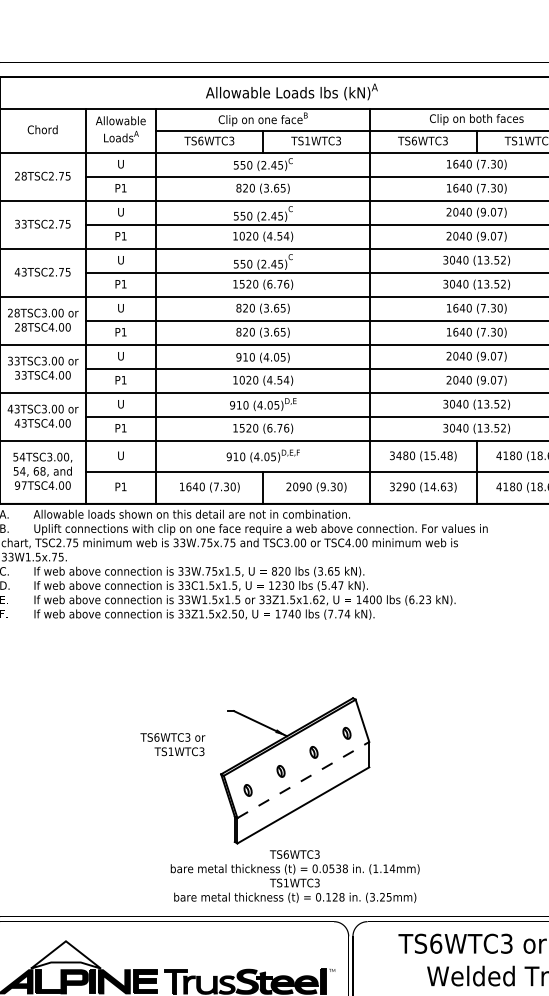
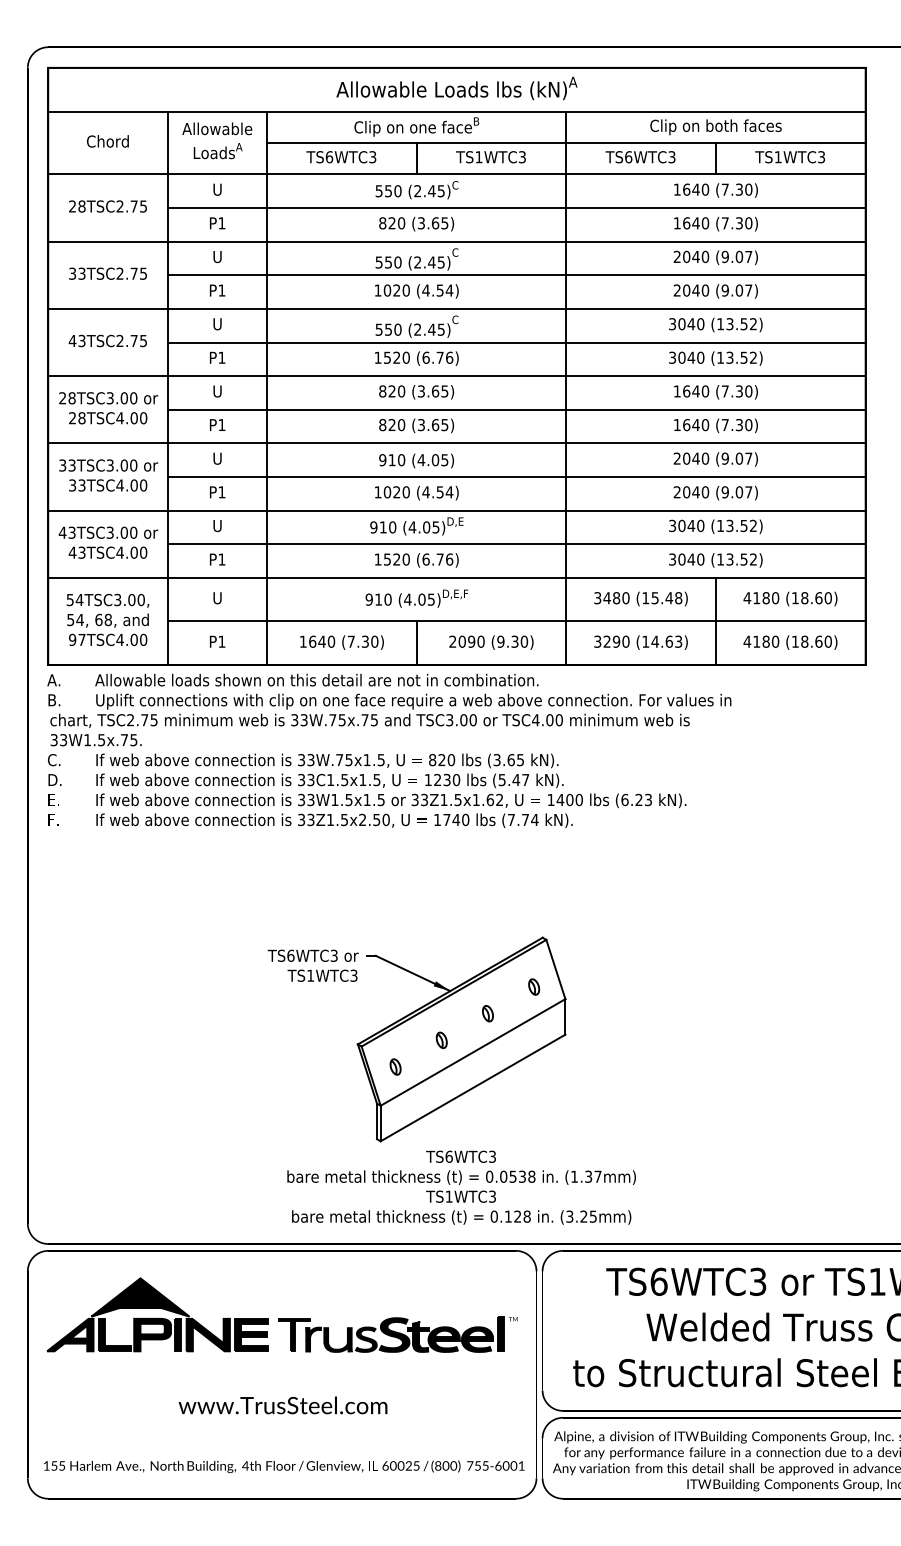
text: (172, 744) -> (312, 965), moved
line: (303, 780) -> (473, 1052), dashed -> solid
text: (389, 868) -> (593, 1176), (1.14mm) -> (1.37mm)
fill: (65, 954) -> (140, 1297), added

